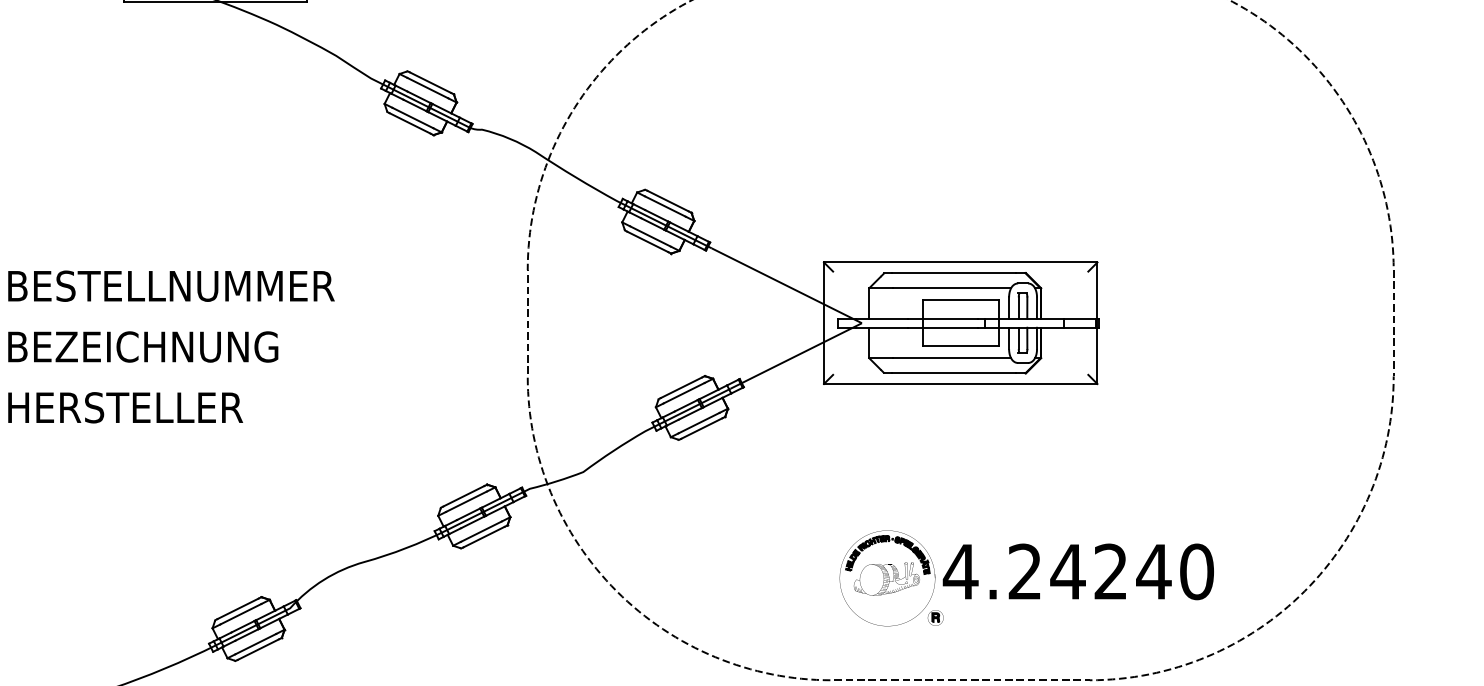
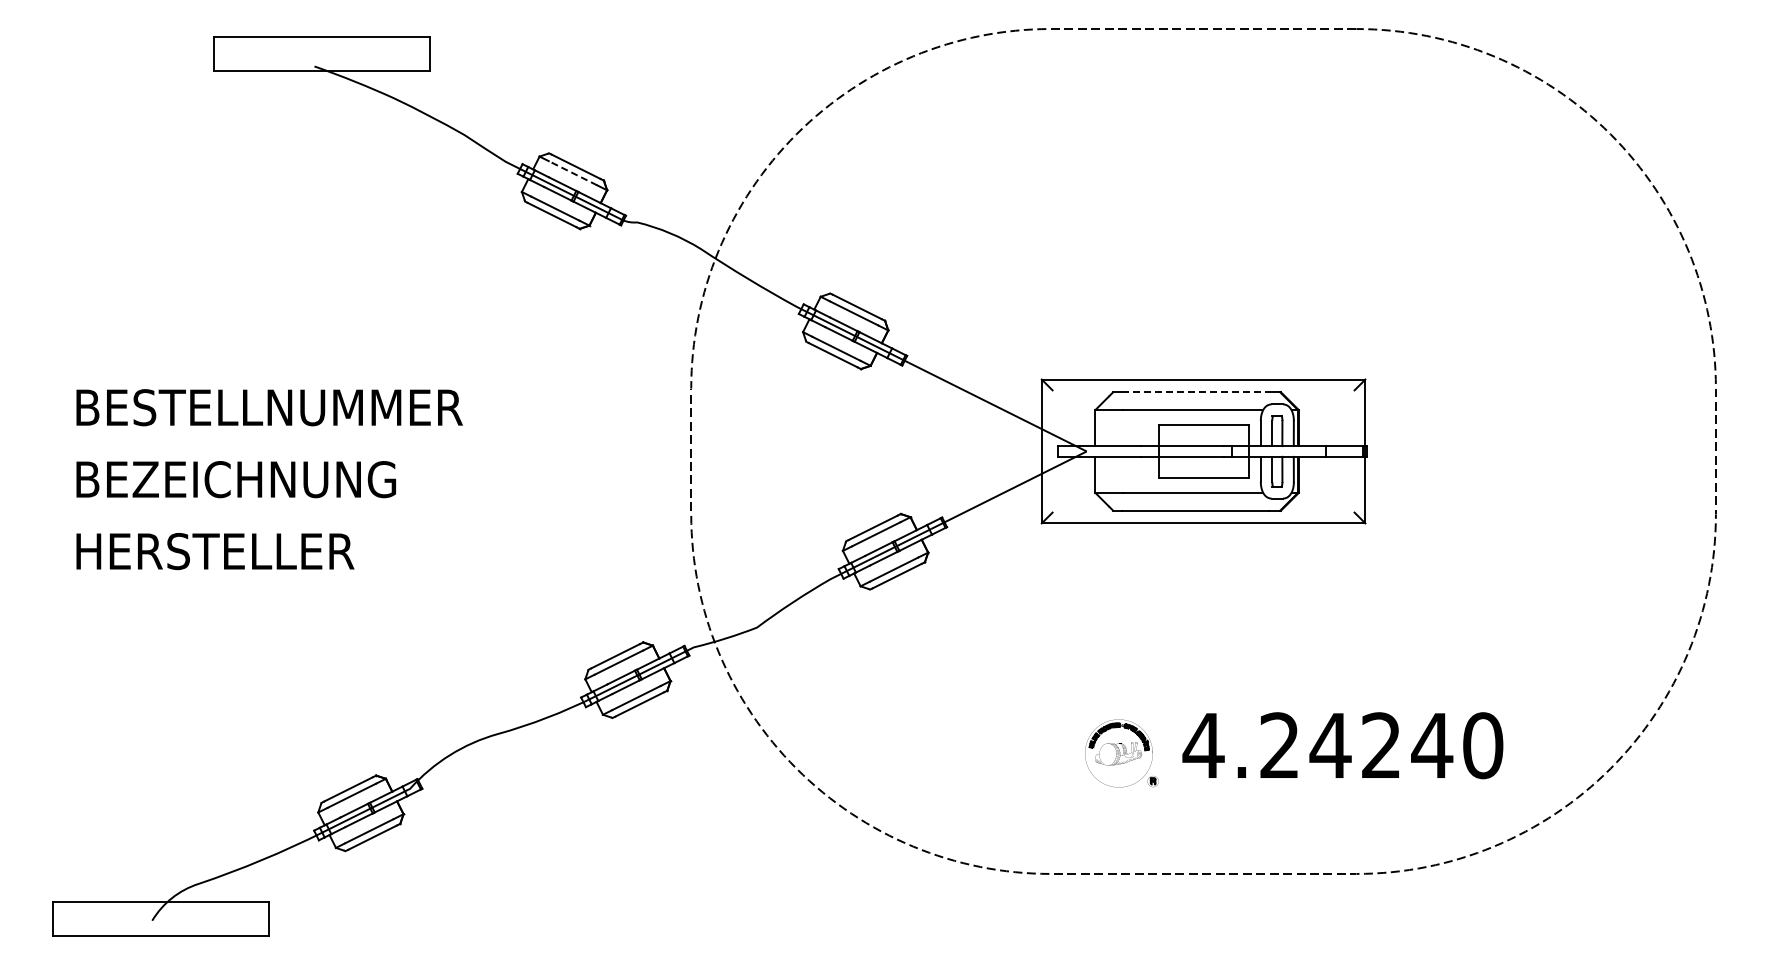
line: (427, 88) -> (572, 173), solid -> dashed
line: (954, 273) -> (1196, 392), solid -> dashed
part: (891, 578) -> (1121, 753), size x0.6

